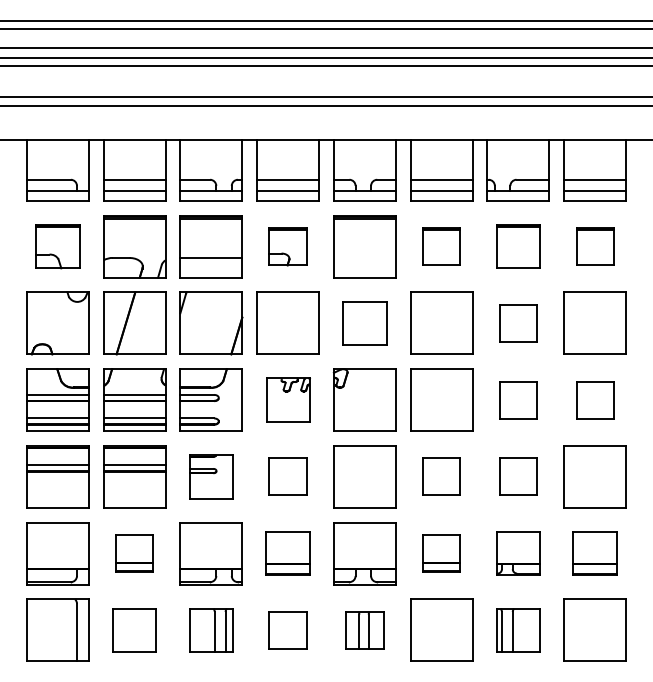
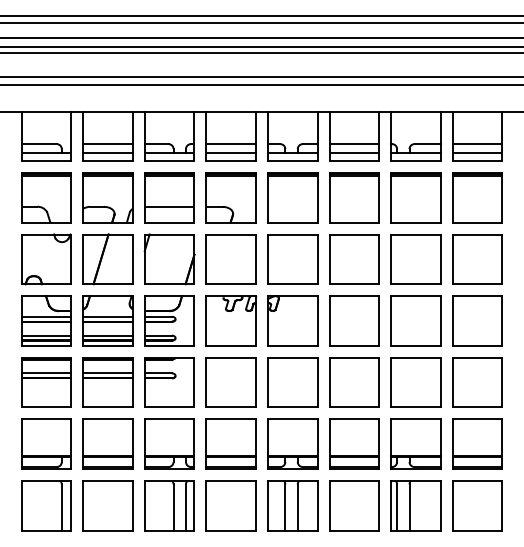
part: (57, 246) -> (46, 197), size x1.43
part: (287, 246) -> (230, 197), size x1.67
part: (441, 246) -> (354, 197), size x1.67
part: (517, 246) -> (415, 197), size x1.43
part: (595, 246) -> (477, 197), size x1.67
part: (364, 323) -> (292, 259), size x1.43
part: (517, 323) -> (415, 259), size x1.67
part: (288, 399) -> (231, 320), size x1.43
part: (517, 399) -> (415, 320), size x1.67
part: (595, 399) -> (477, 320), size x1.67
part: (211, 476) -> (169, 382), size x1.43
part: (287, 476) -> (230, 382), size x1.67
part: (441, 476) -> (354, 382), size x1.67
part: (517, 476) -> (415, 382), size x1.67
part: (133, 552) -> (107, 443), size x1.67
part: (287, 552) -> (230, 443), size x1.43
part: (441, 552) -> (354, 443), size x1.67
part: (517, 552) -> (415, 443), size x1.43
part: (595, 552) -> (477, 443), size x1.43
part: (133, 630) -> (107, 505), size x1.43
part: (211, 630) -> (169, 505), size x1.43
part: (287, 630) -> (230, 505), size x1.67
part: (364, 630) -> (292, 505), size x1.67
part: (517, 630) -> (415, 505), size x1.43

